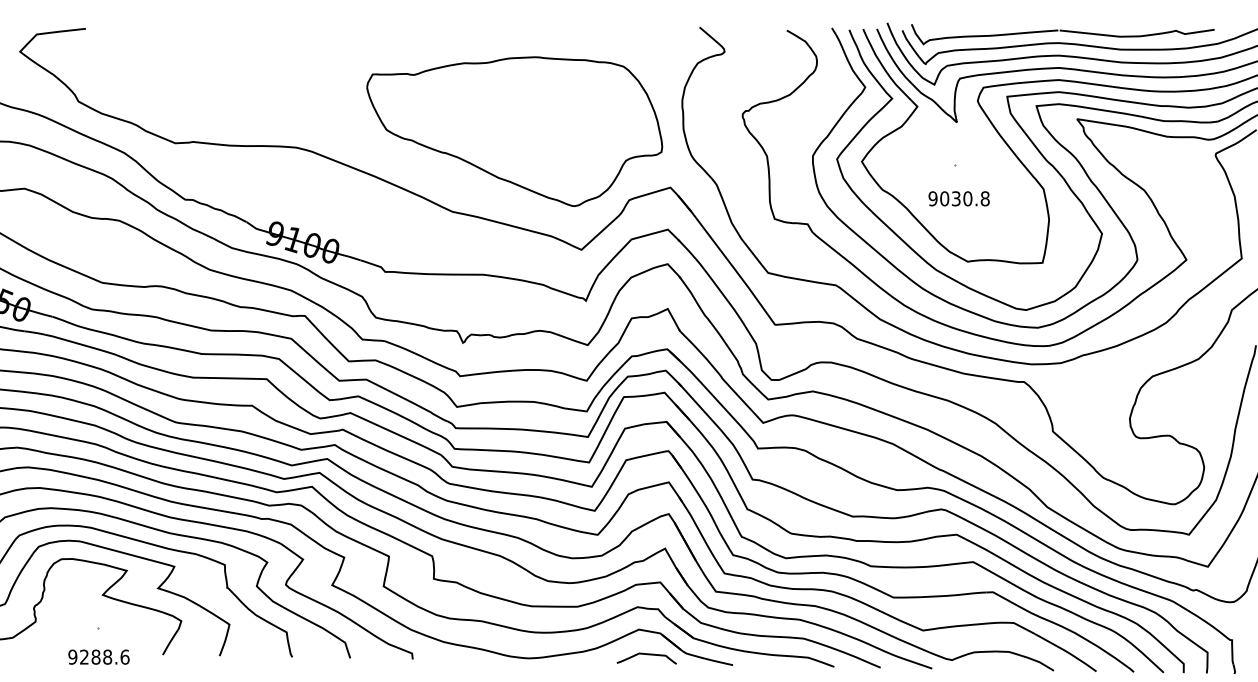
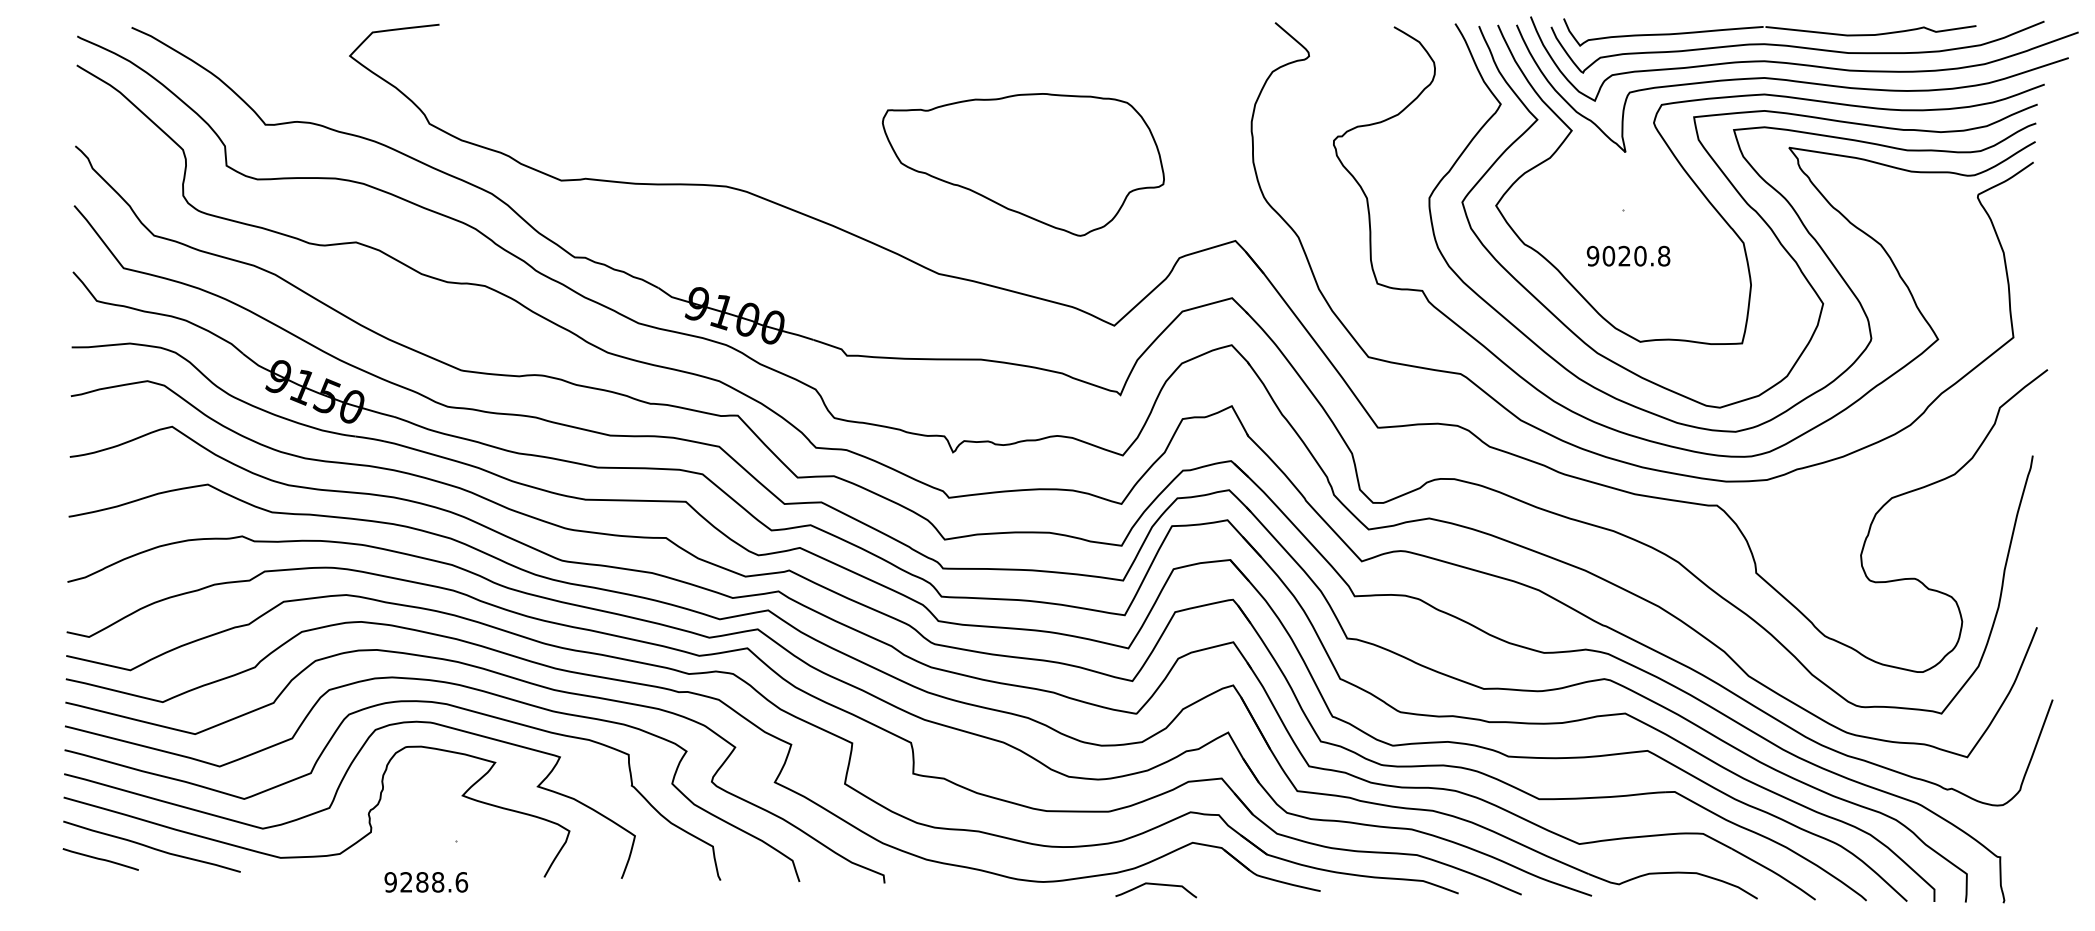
part: (514, 131) -> (1023, 164), size x0.7
text: (956, 199) -> (1624, 256), 9030.8 -> 9020.8
curve: (646, 655) -> (1156, 885), moved
text: (99, 657) -> (426, 882), moved

